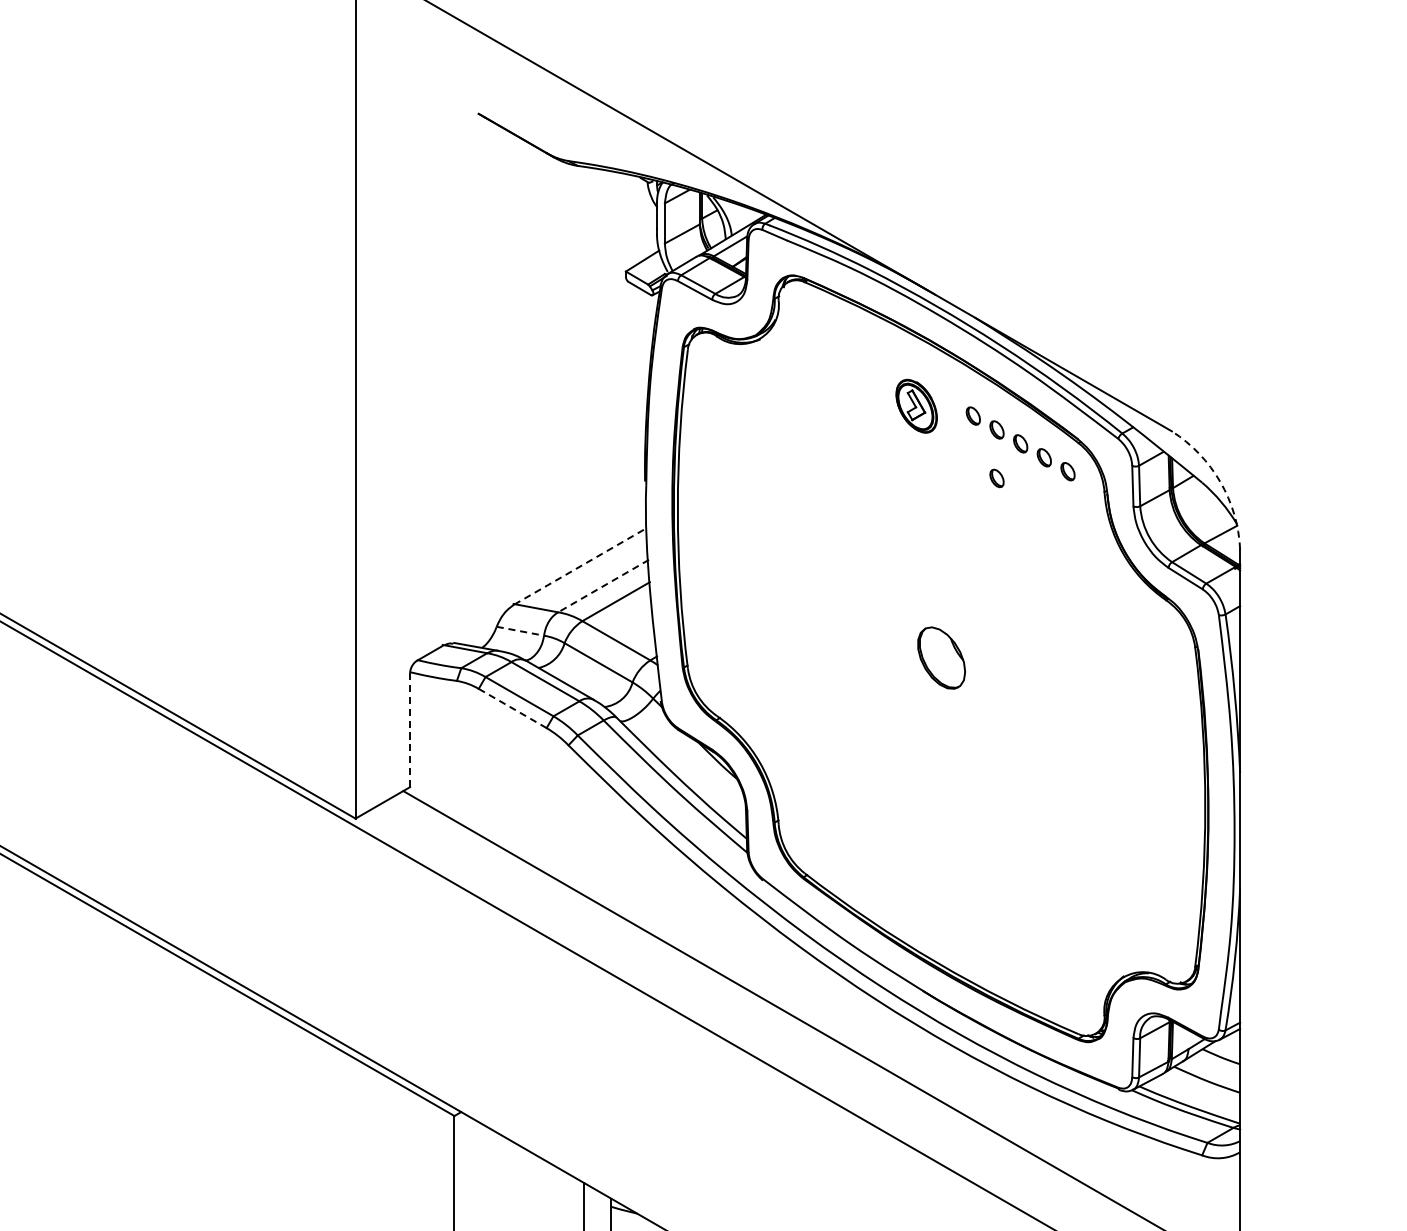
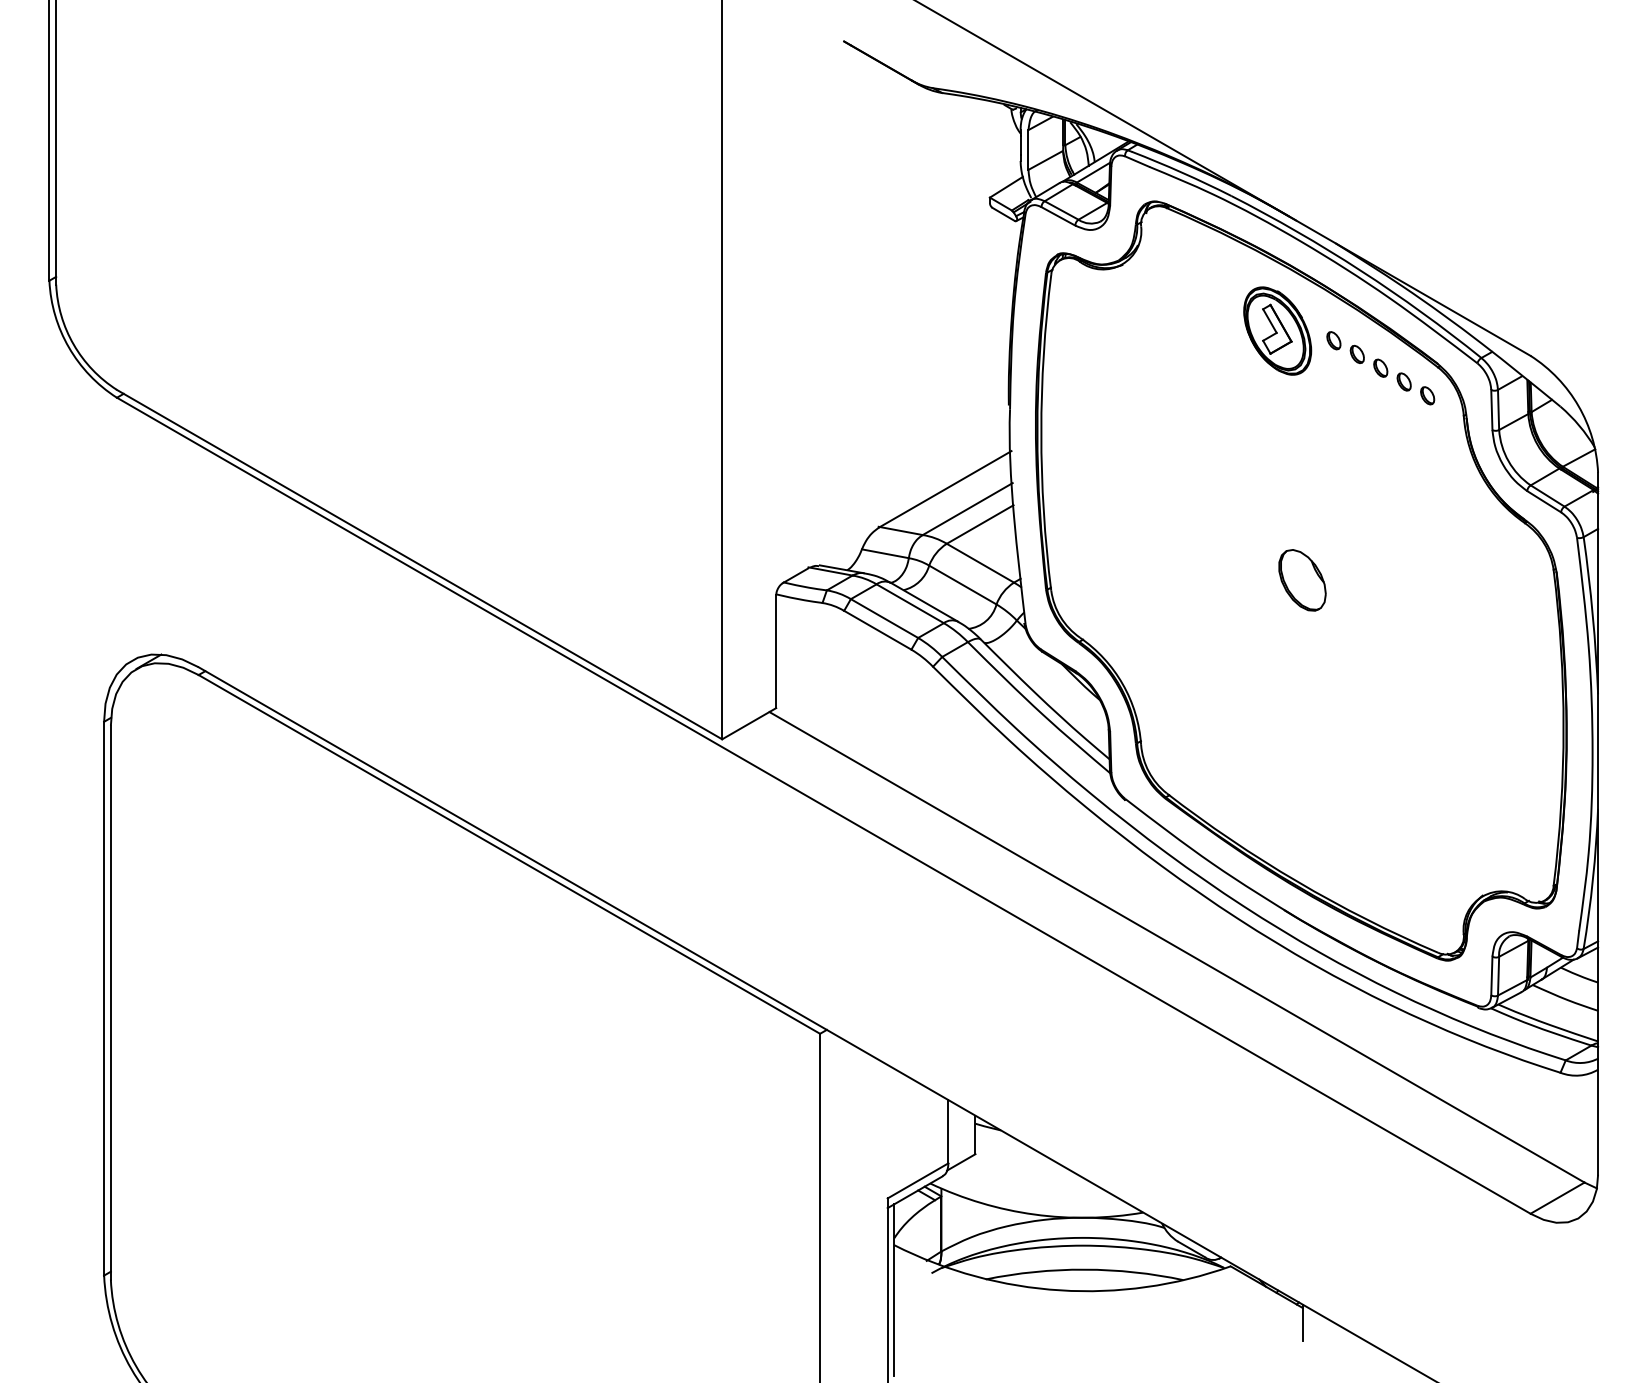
part: (916, 405) -> (1277, 330), size x1.67
part: (996, 477) -> (1356, 401), removed
arc: (1220, 482) -> (1578, 406), dashed -> solid
line: (581, 566) -> (945, 489), dashed -> solid
line: (603, 586) -> (967, 509), dashed -> solid
line: (520, 630) -> (885, 553), dashed -> solid
line: (512, 708) -> (877, 630), dashed -> solid
line: (410, 729) -> (776, 651), dashed -> solid

